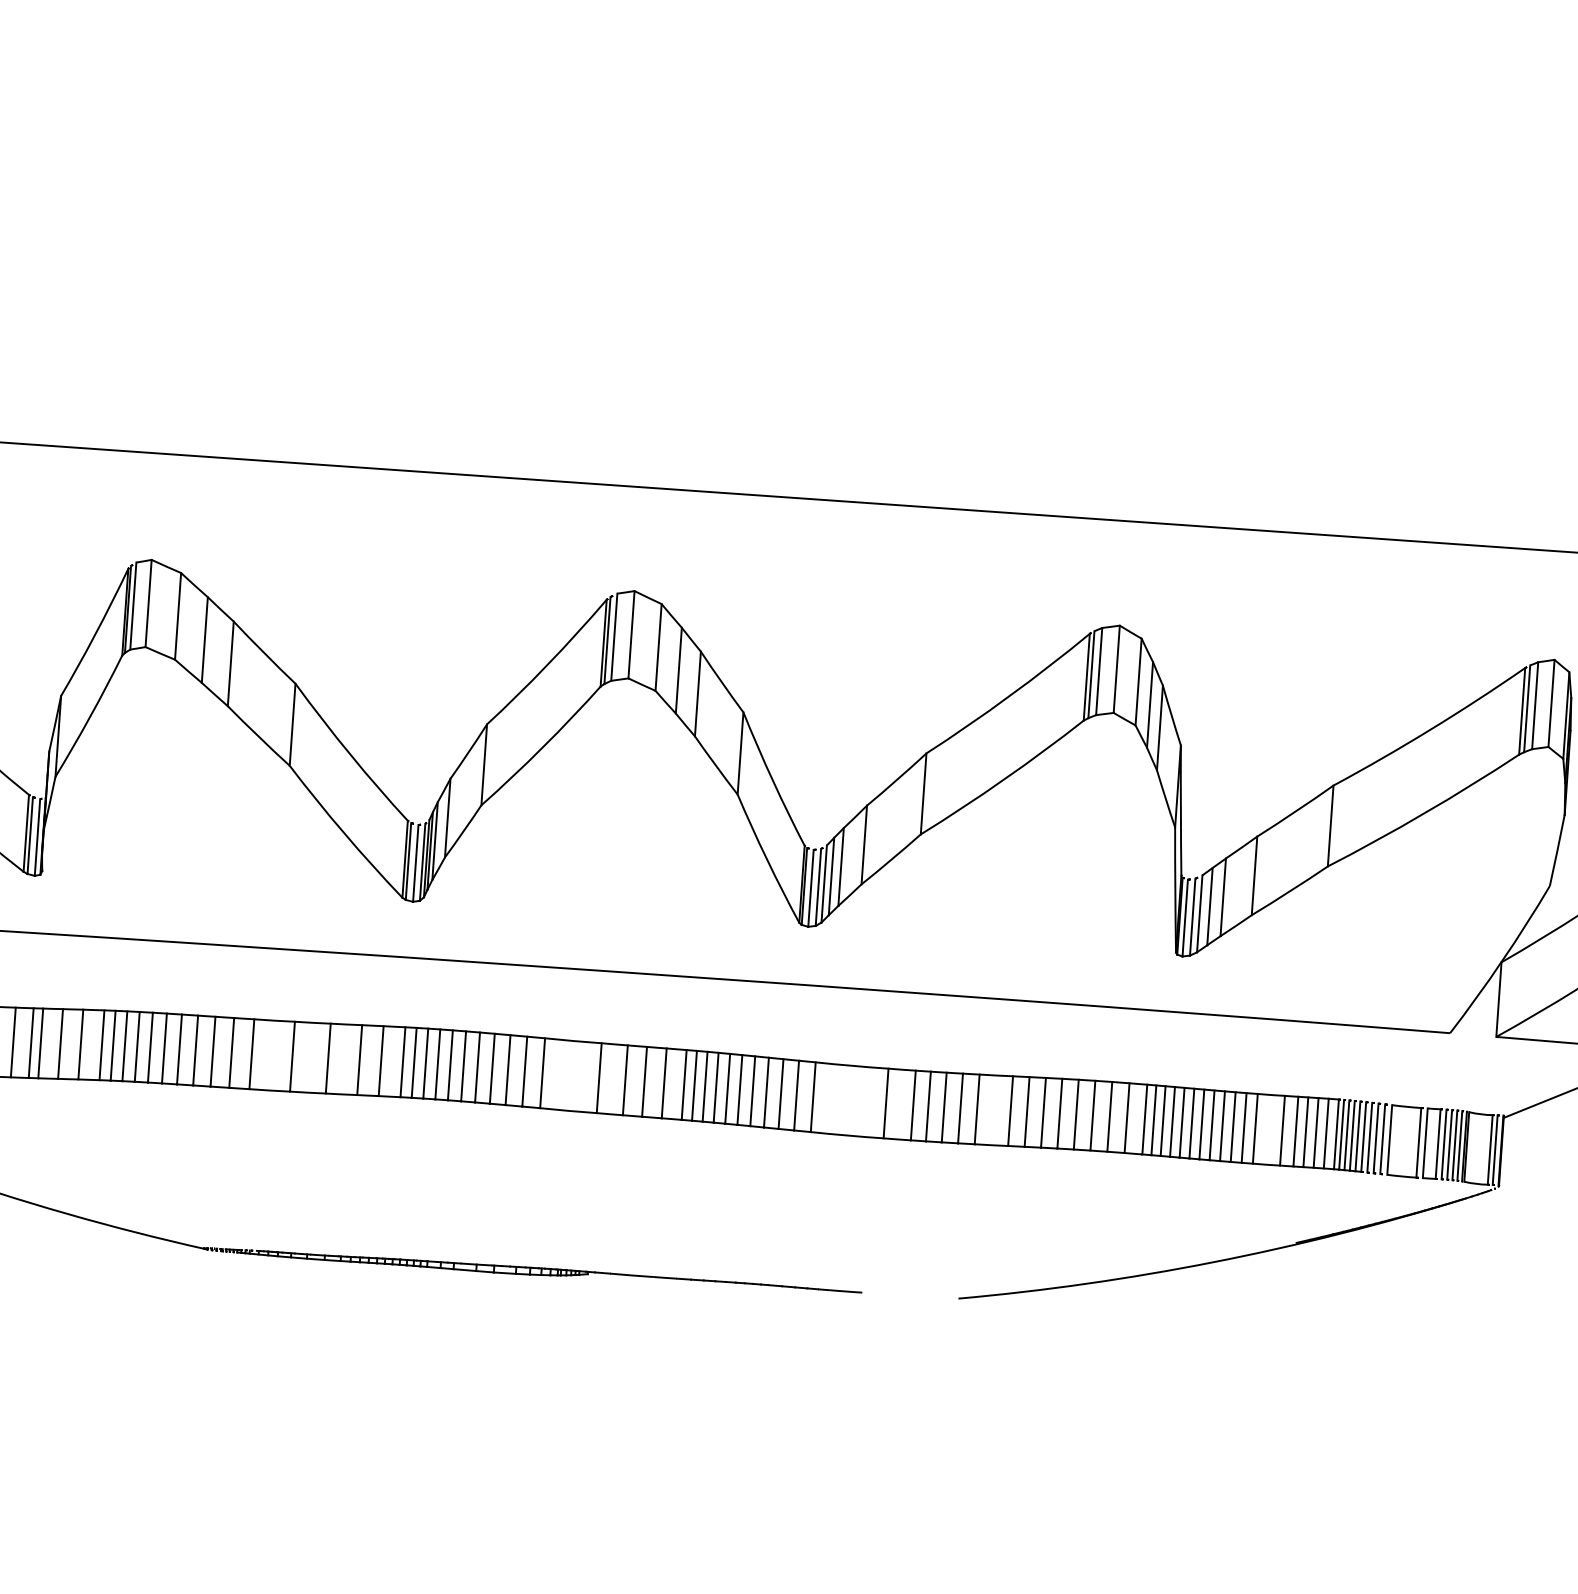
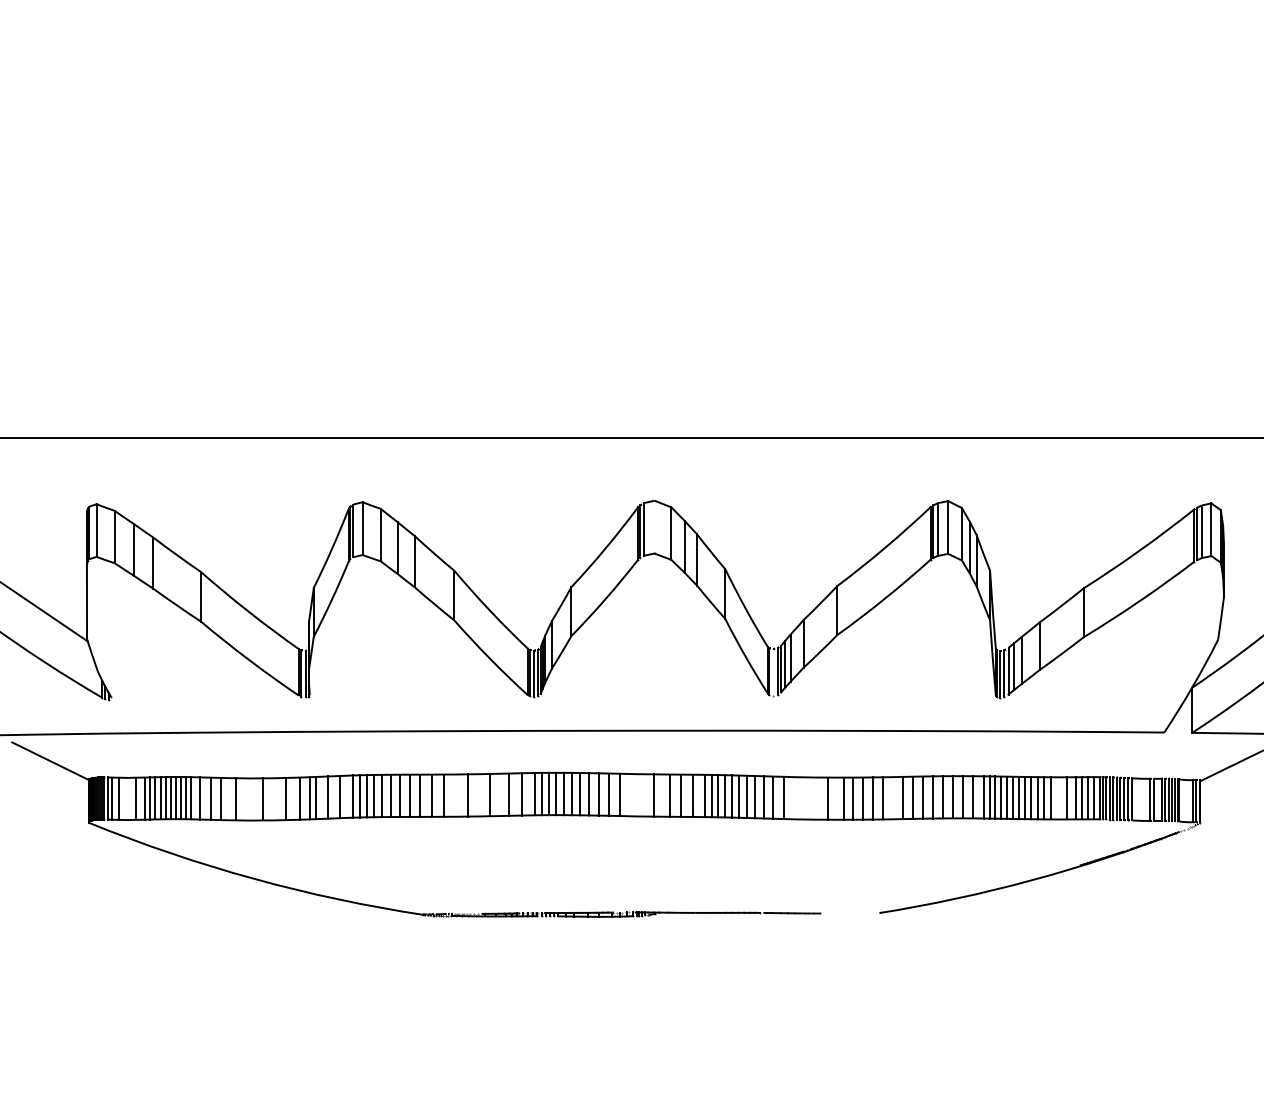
line: (631, 633) -> (654, 526), removed
line: (811, 887) -> (773, 671), removed

